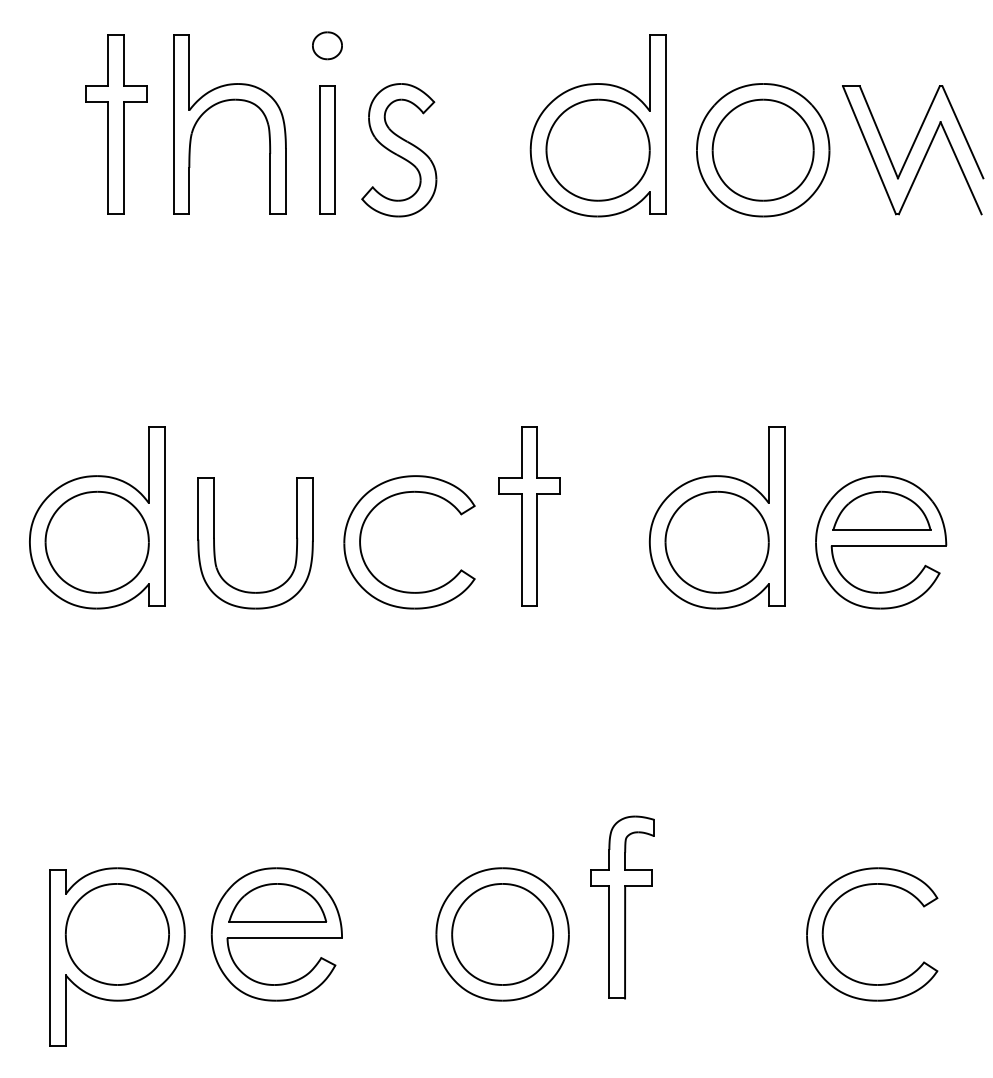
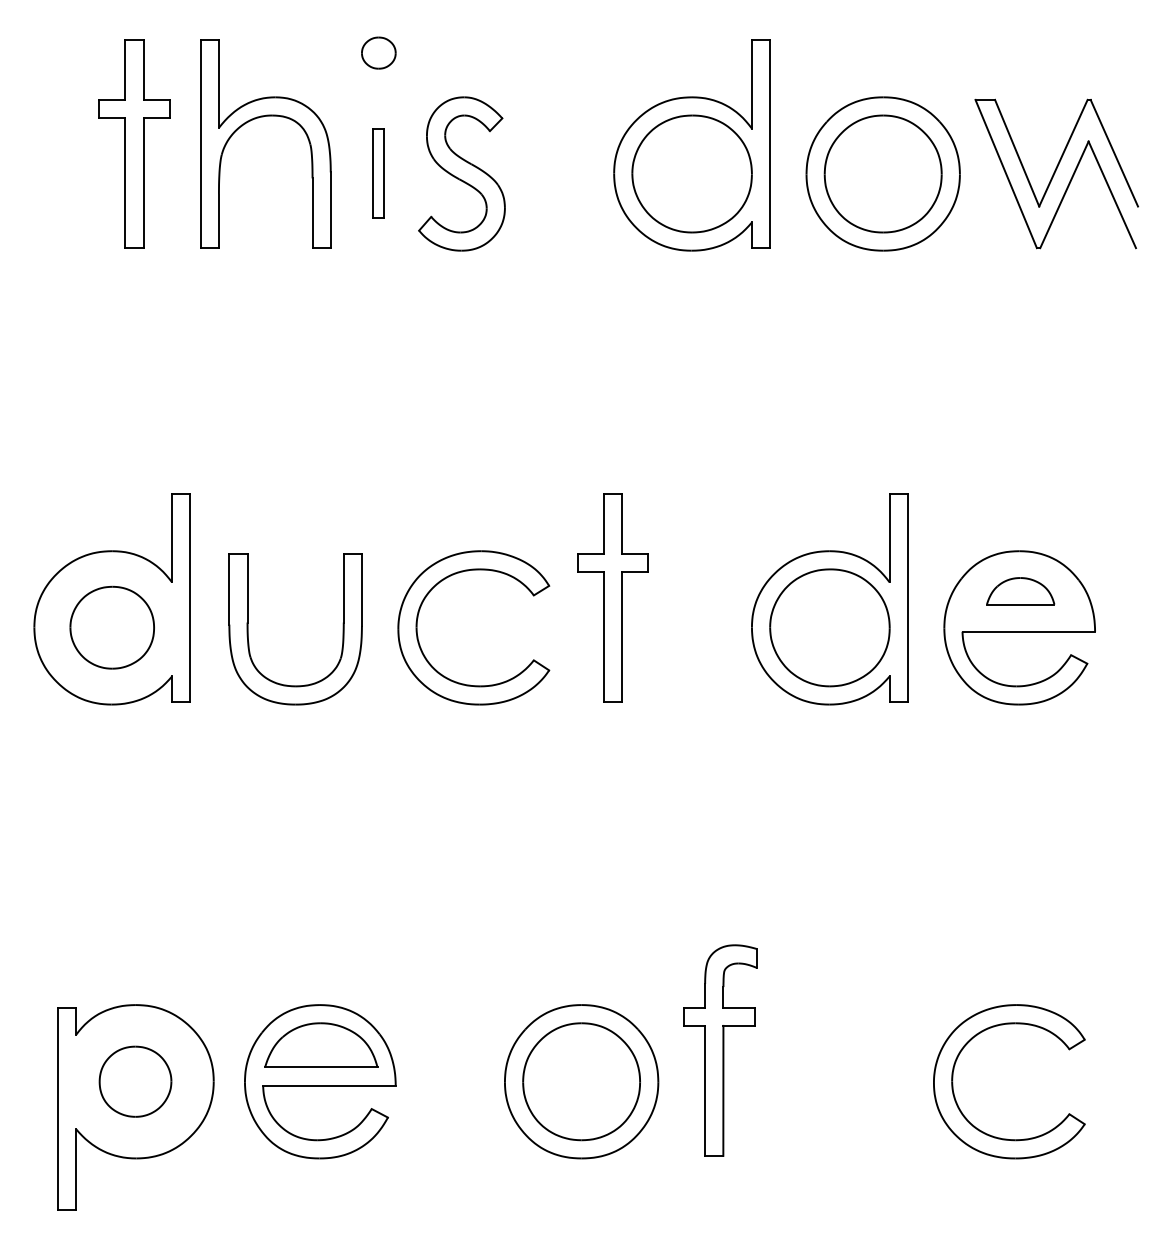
part: (327, 149) -> (378, 173), size x0.6
part: (881, 510) -> (1020, 591), size x0.6
part: (96, 541) -> (111, 626), size x0.7
part: (116, 934) -> (134, 1081), size x0.6

